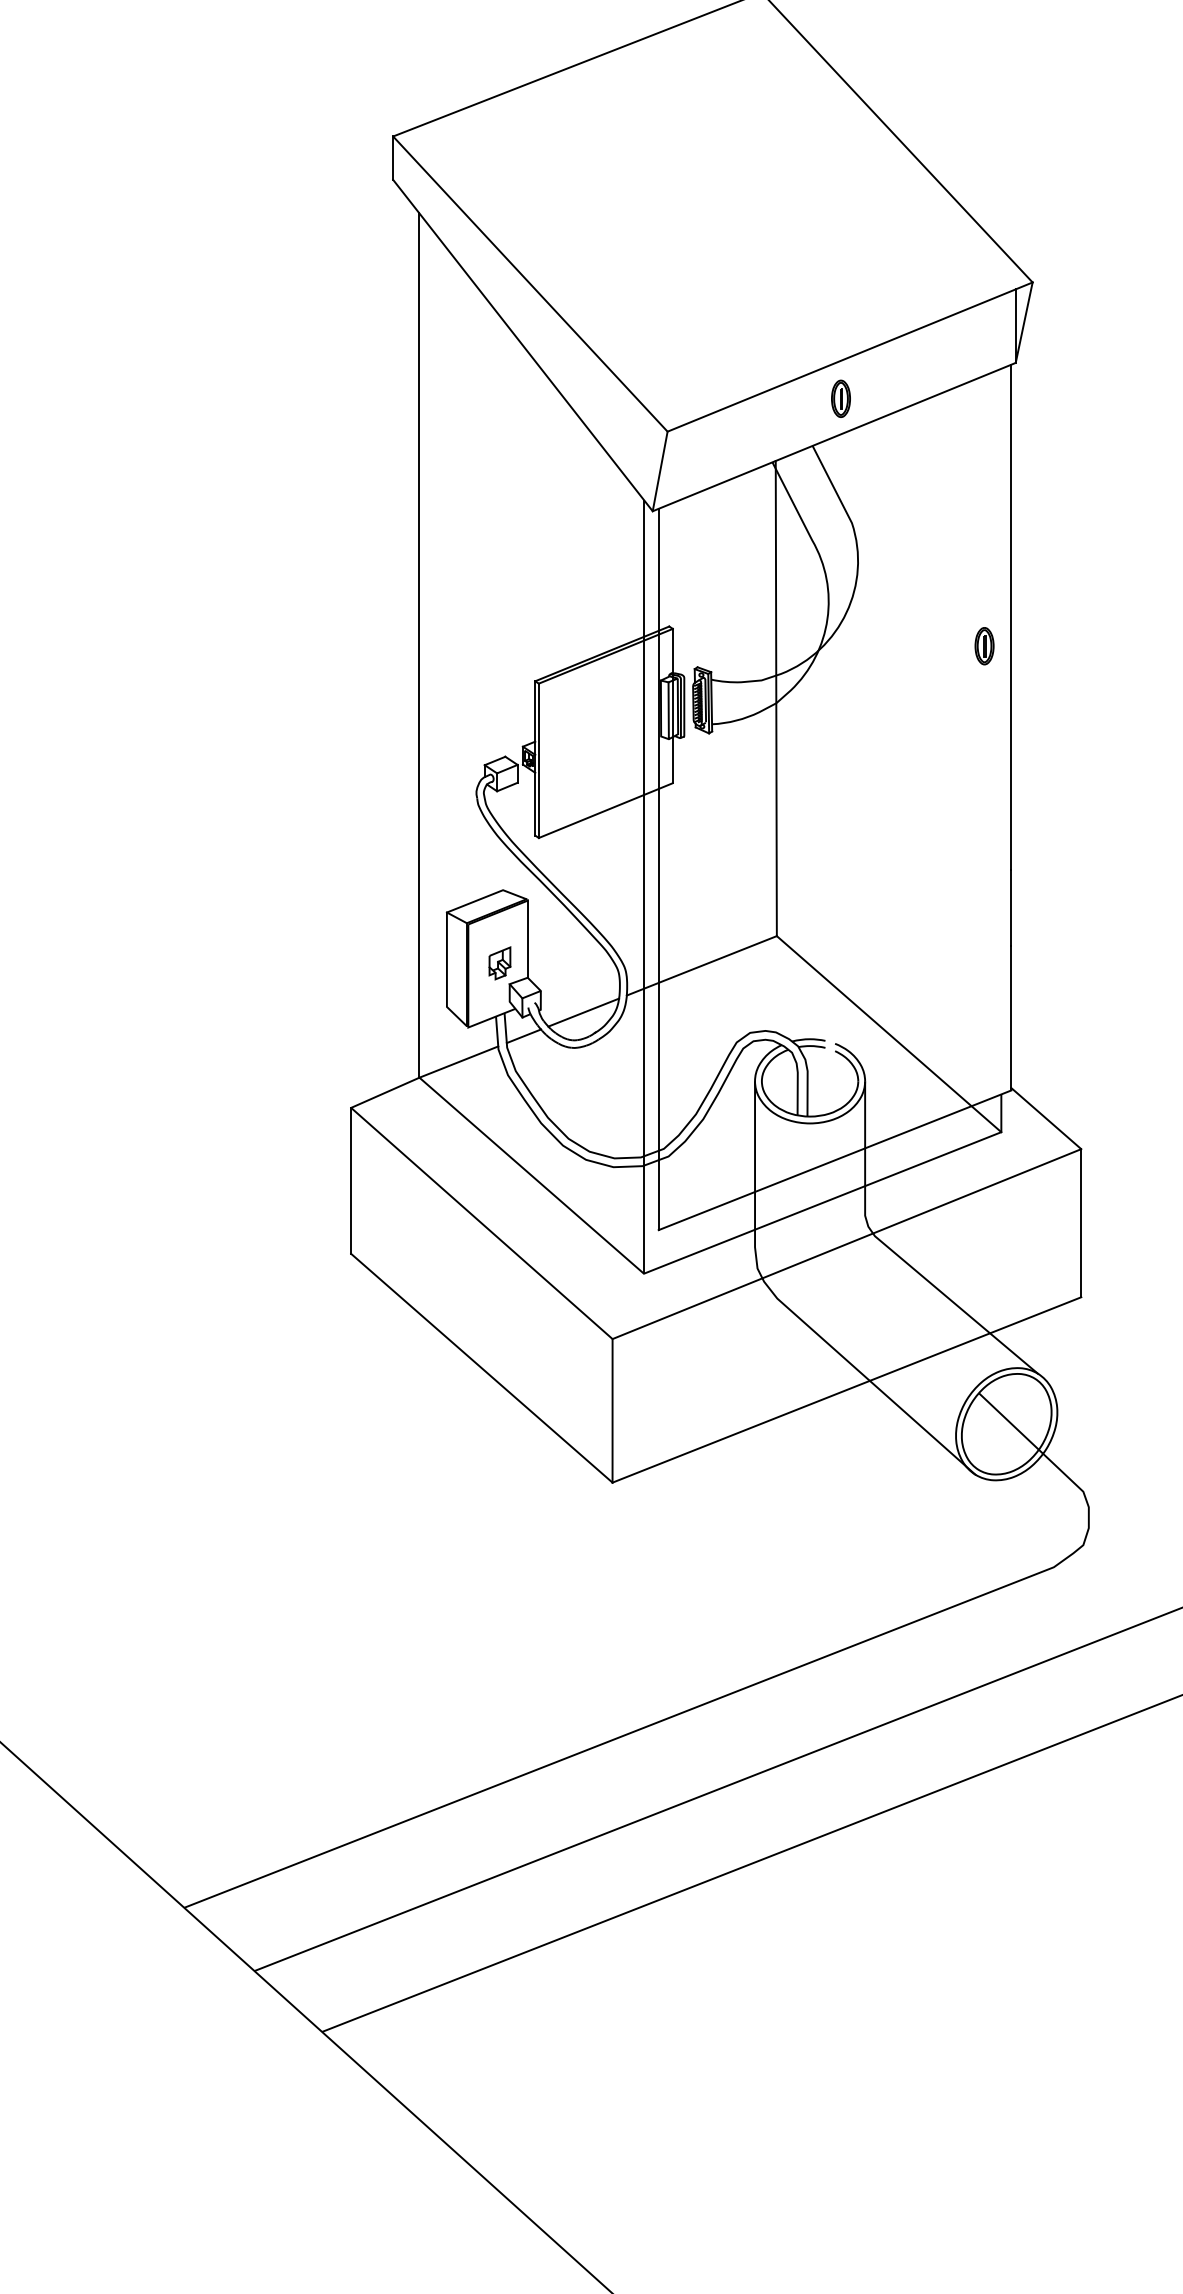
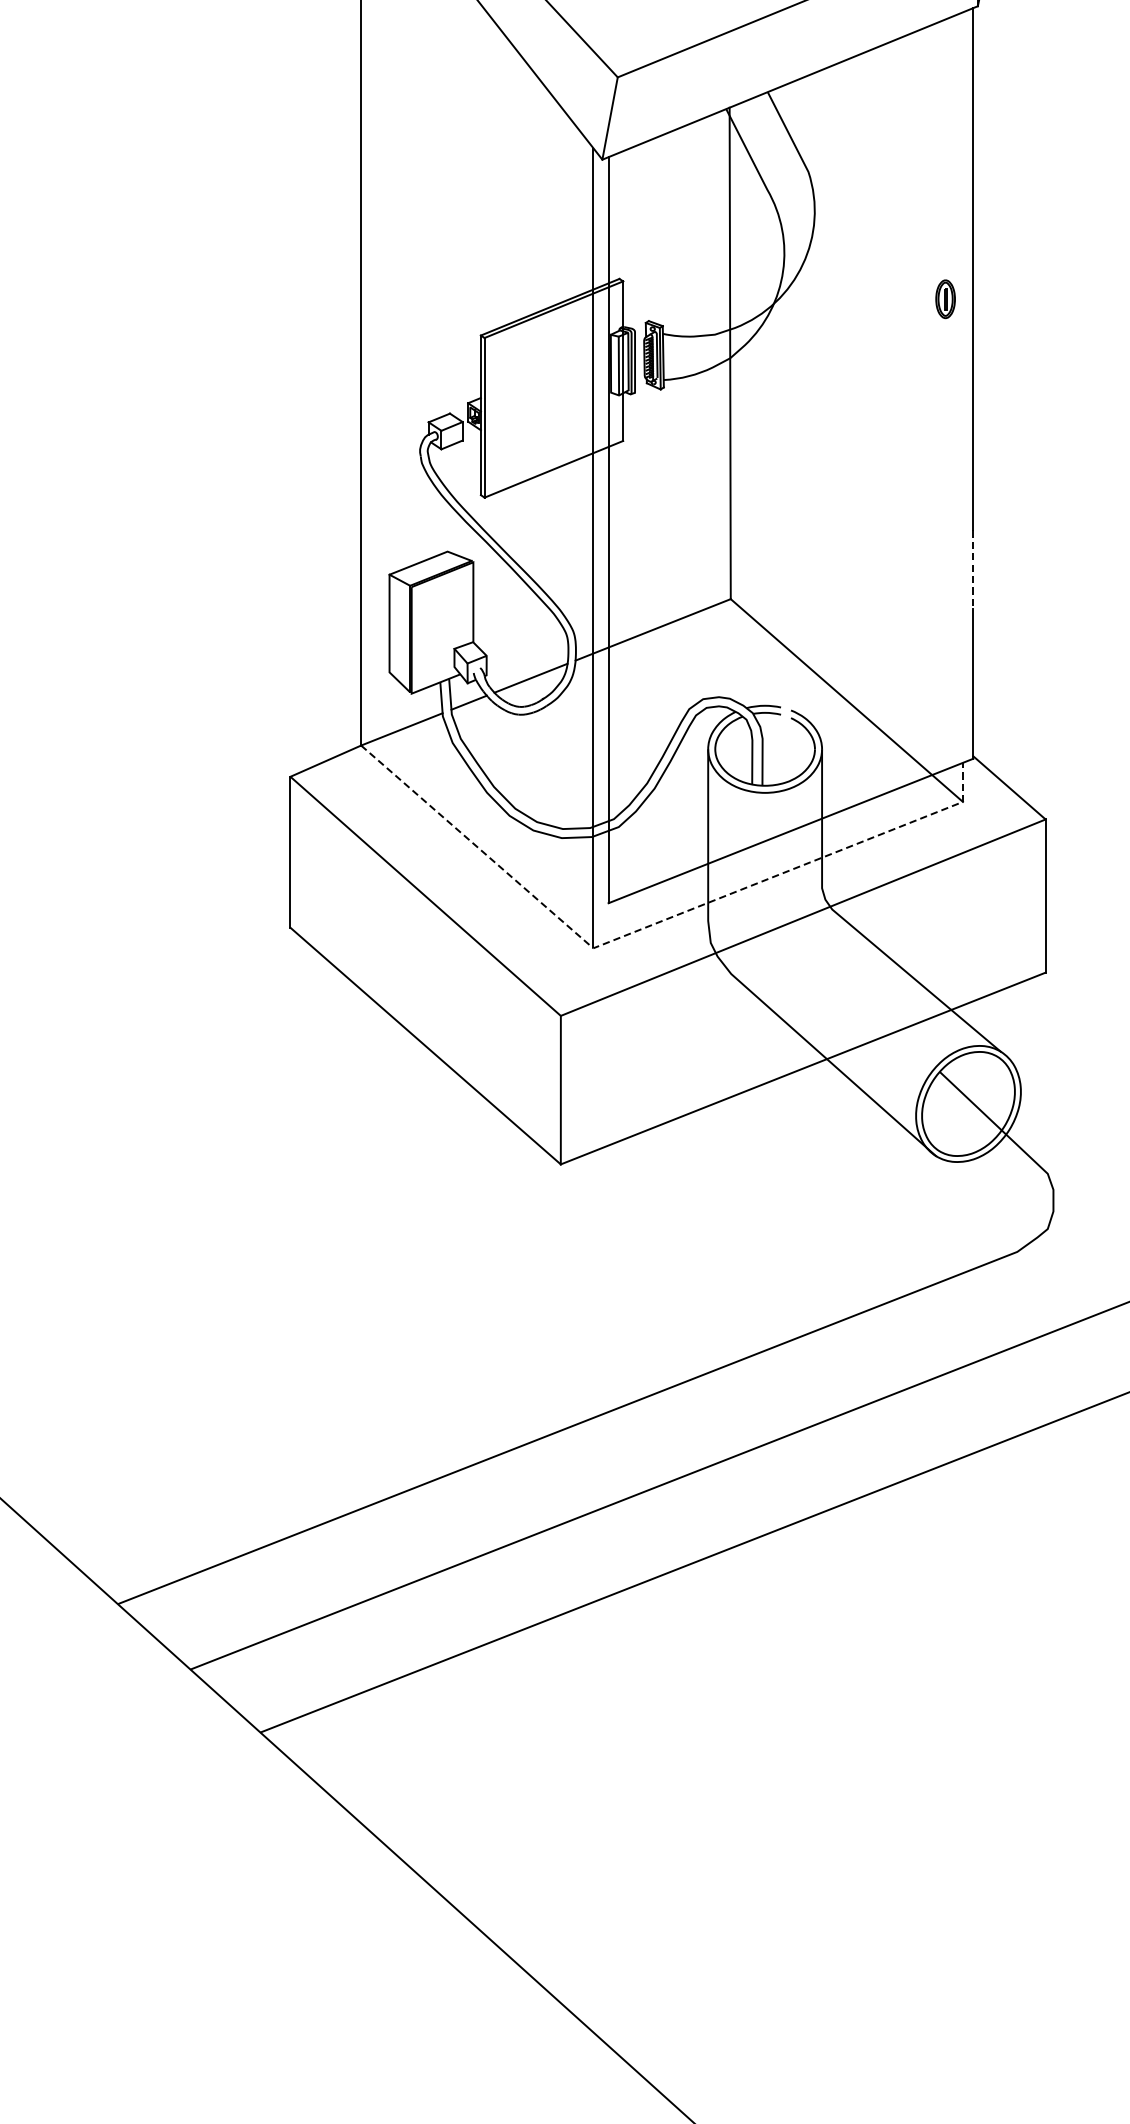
part: (840, 398) -> (796, 43), removed
line: (1011, 907) -> (973, 569), solid -> dashed
part: (499, 963) -> (443, 627), removed
line: (701, 1250) -> (652, 924), solid -> dashed

